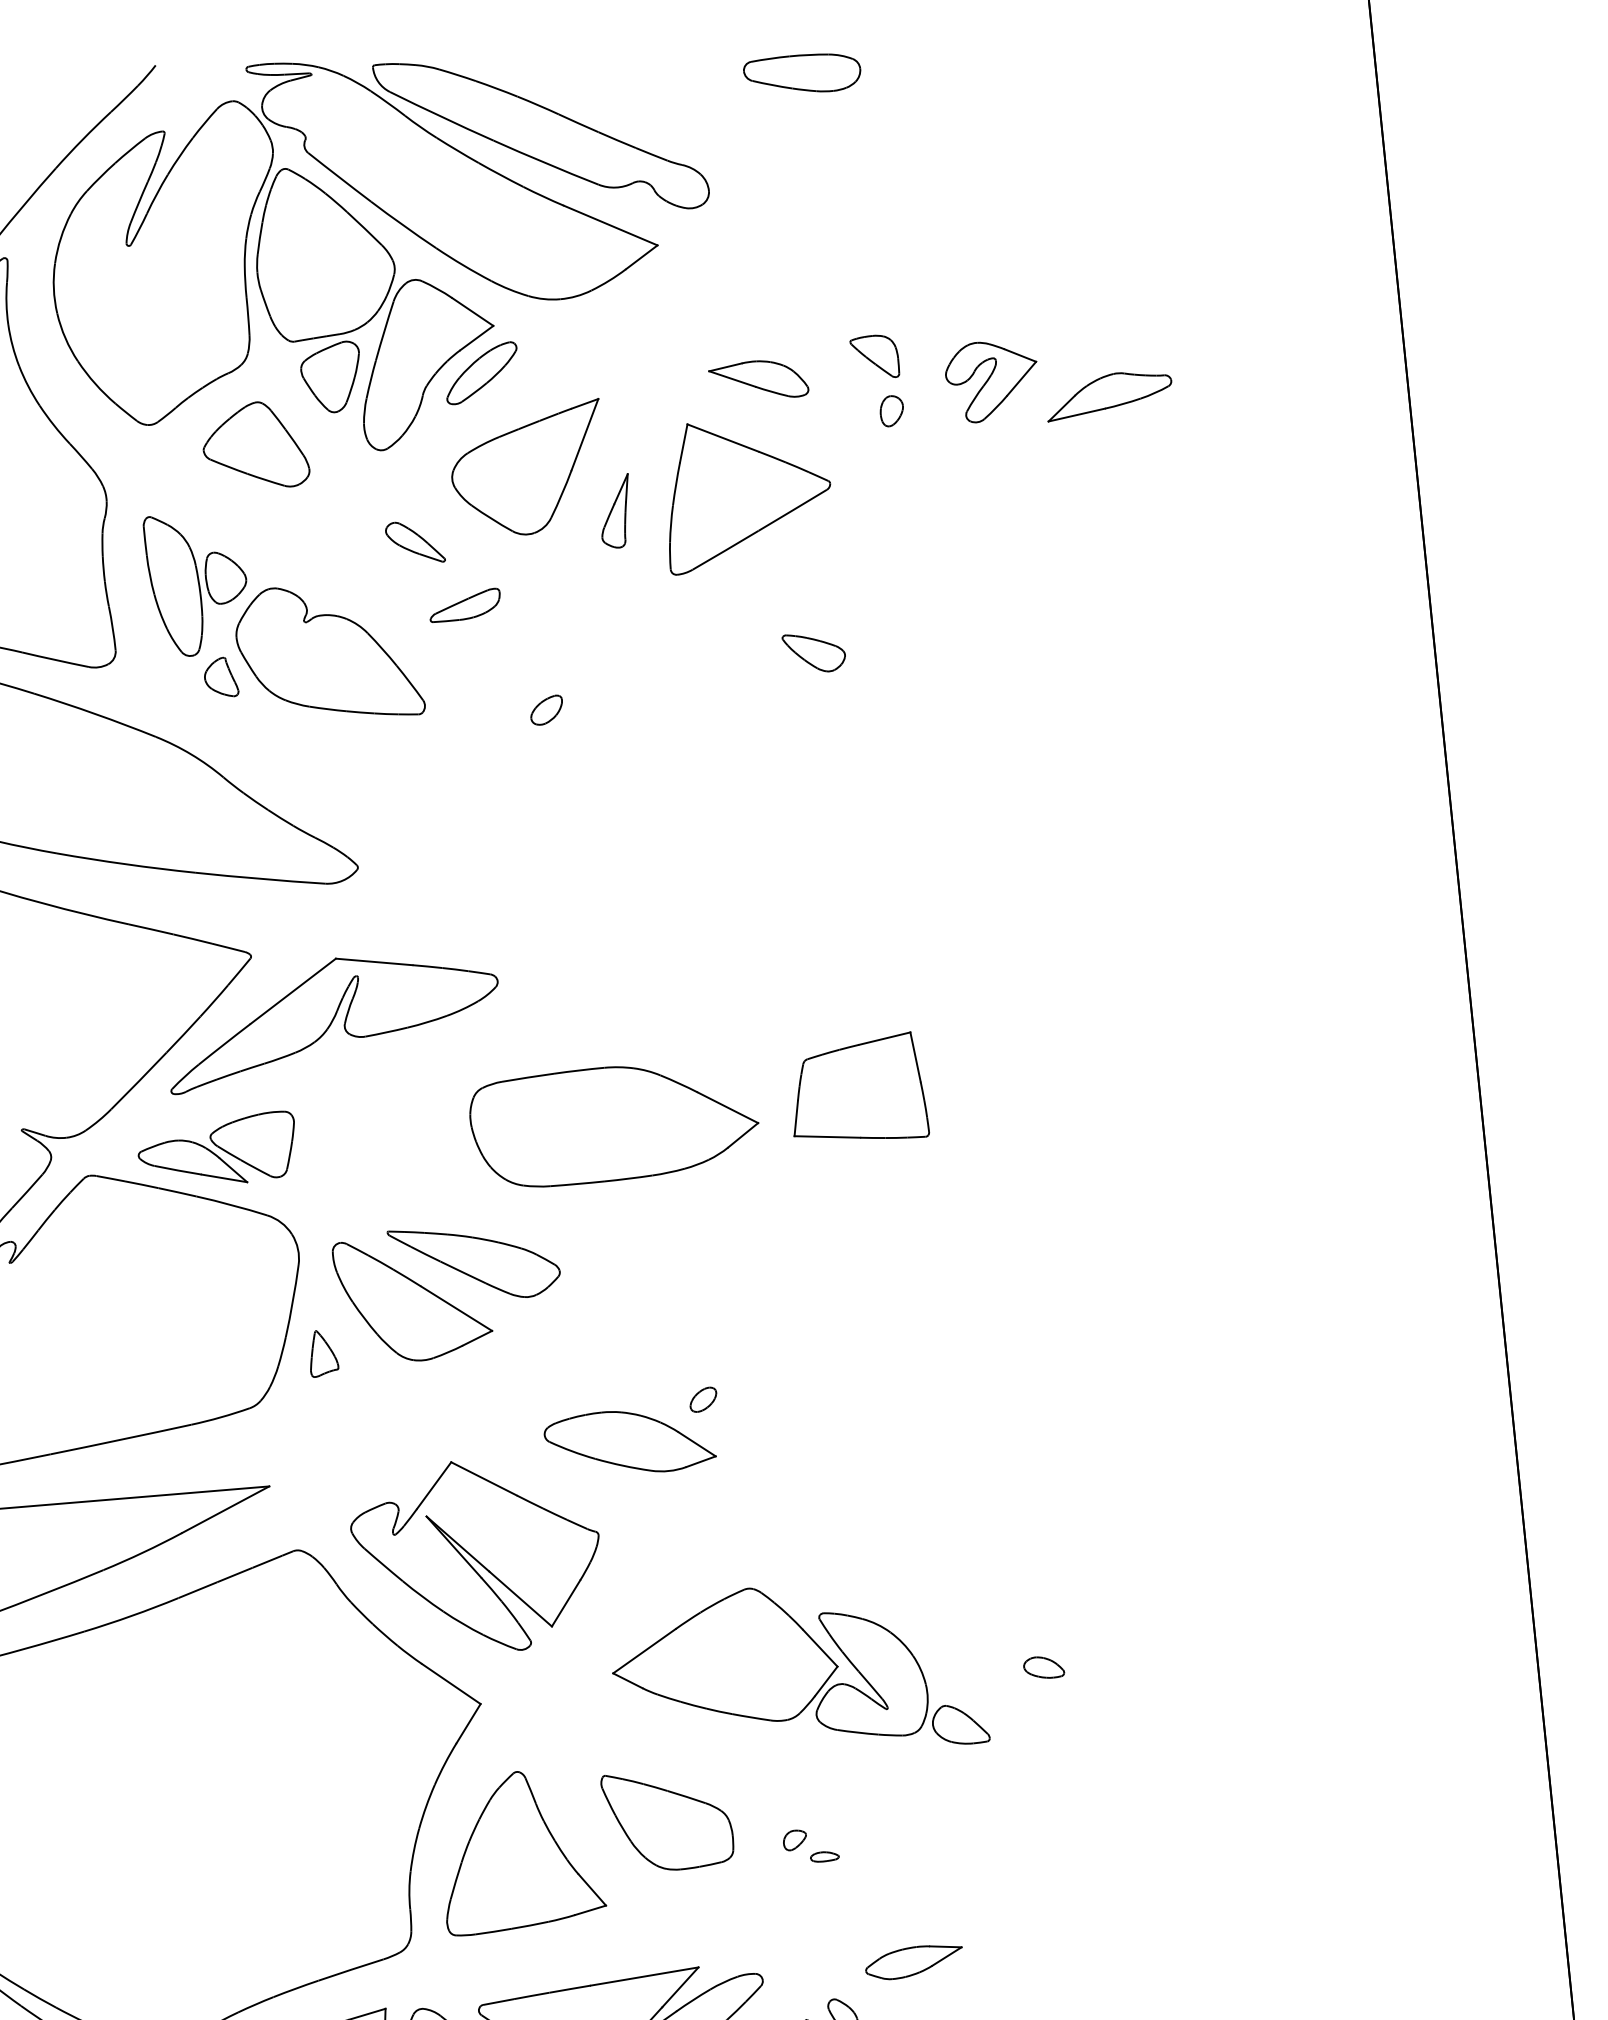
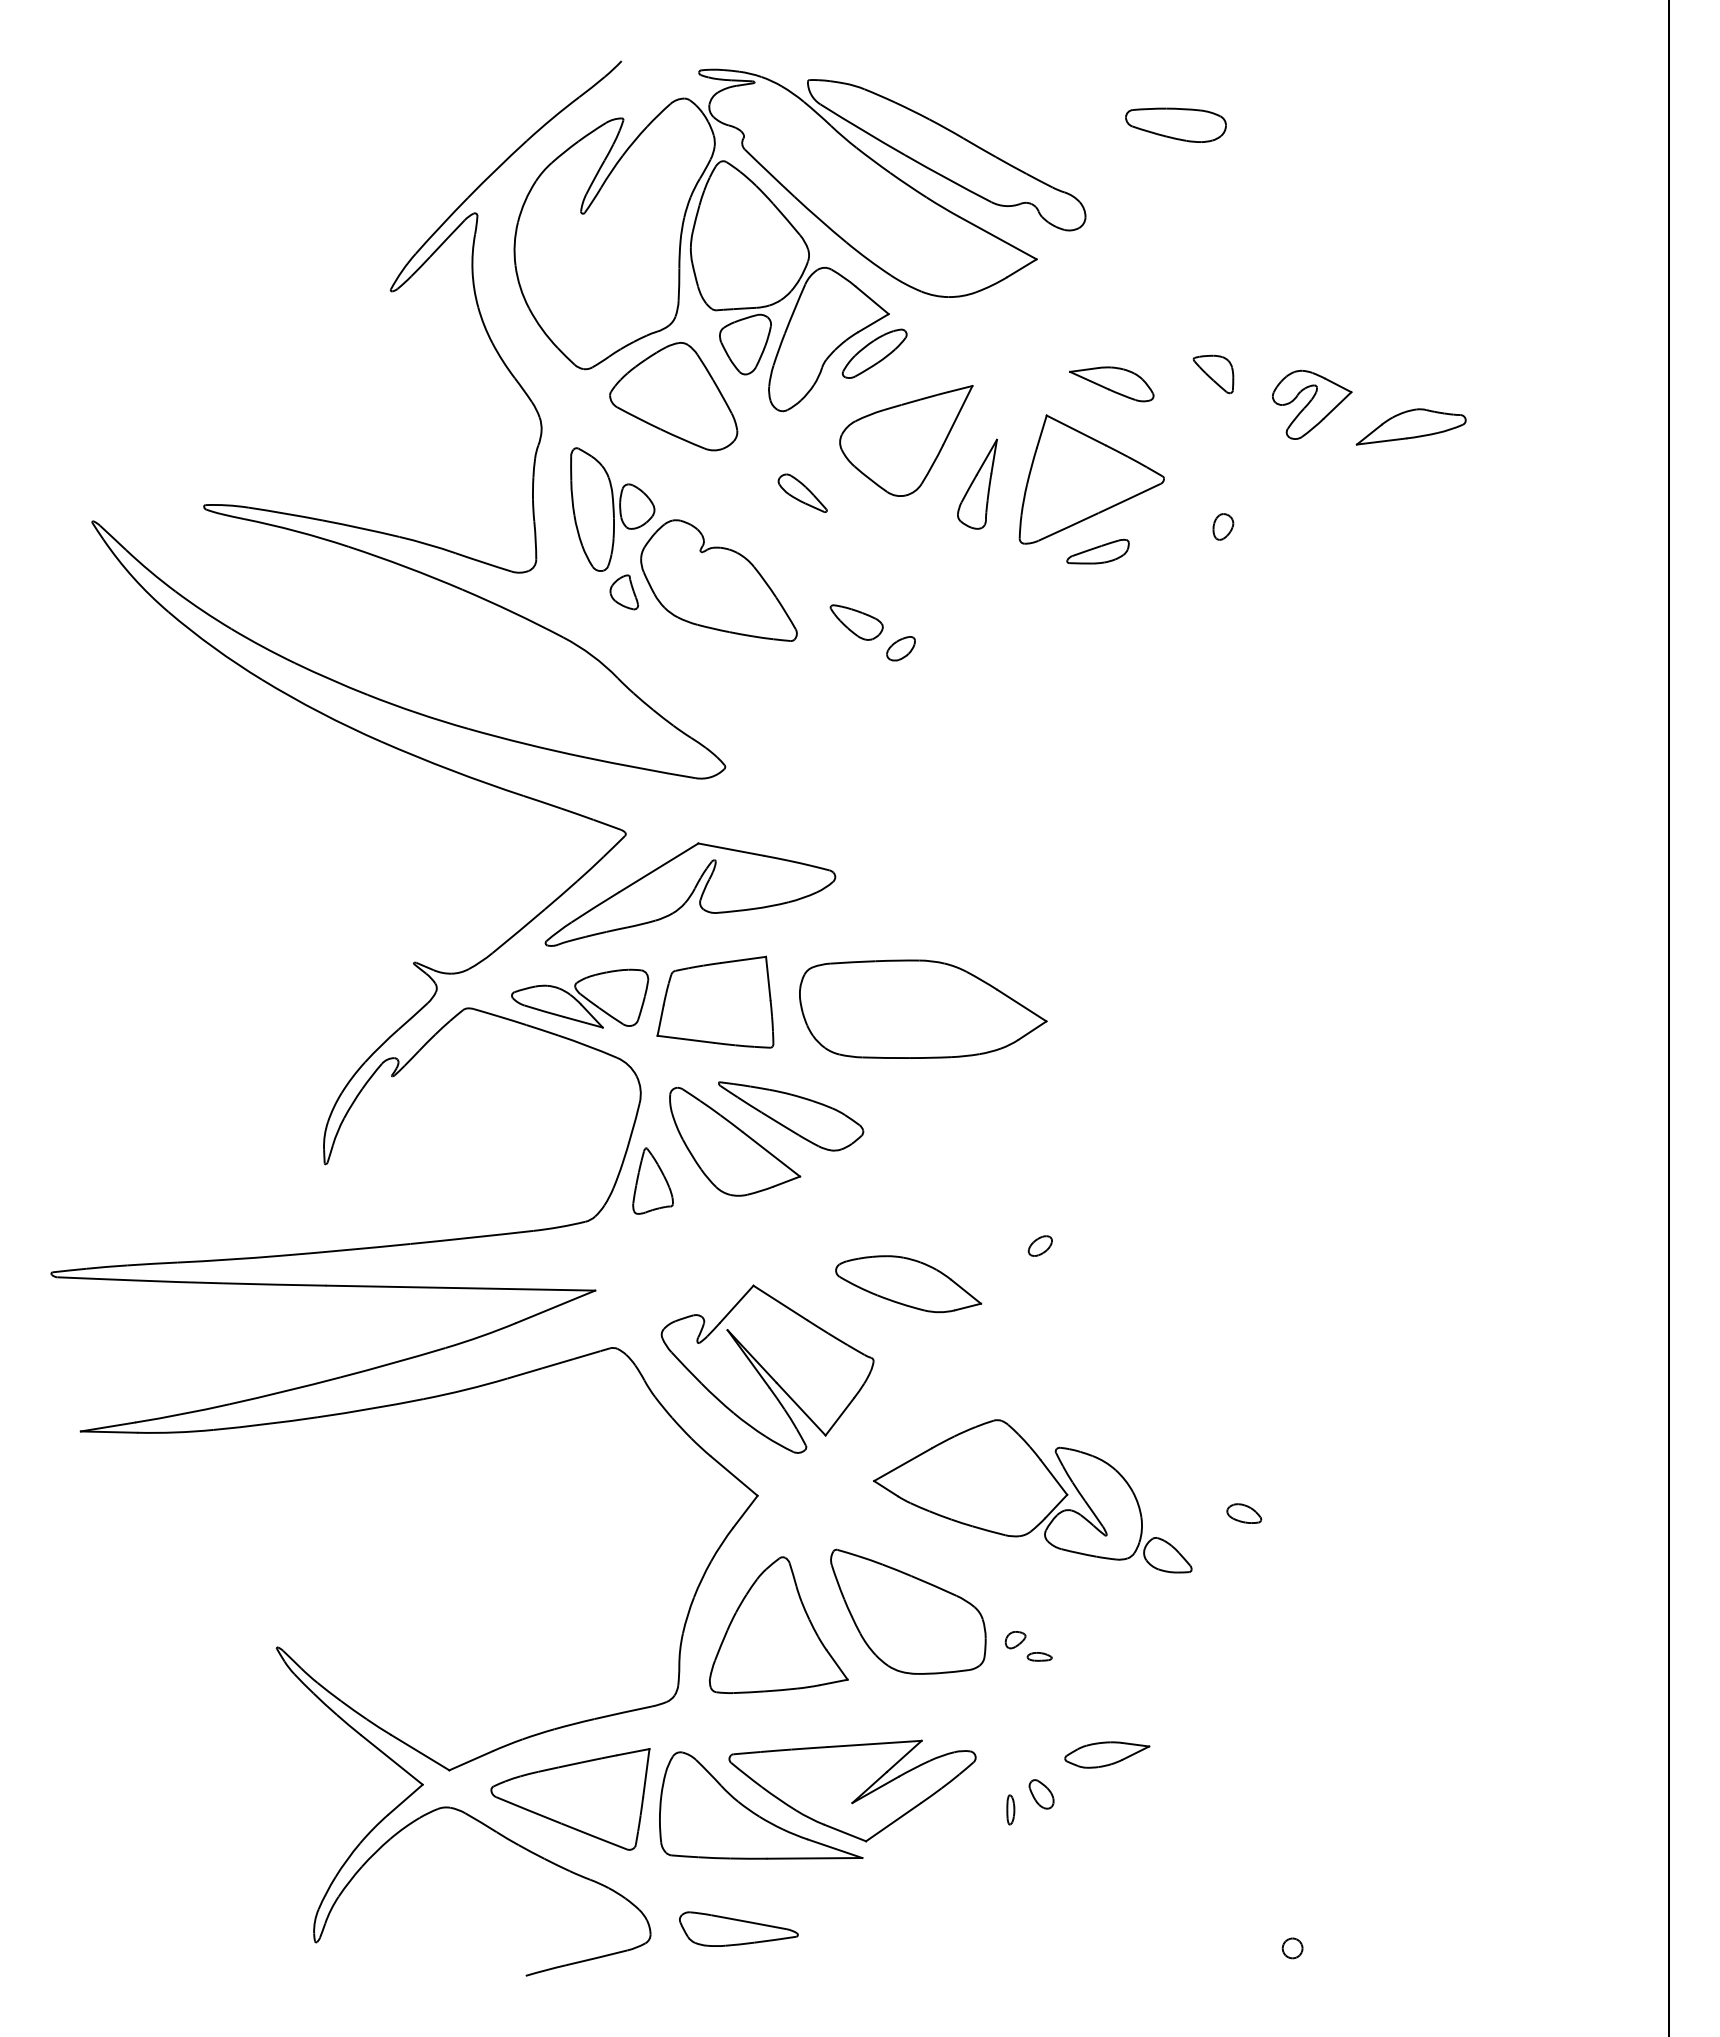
part: (892, 410) -> (1223, 526), moved
part: (254, 446) -> (673, 396), size x1.43
part: (615, 510) -> (977, 483), size x1.43
part: (464, 605) -> (1097, 551), moved
part: (814, 652) -> (856, 622), moved
part: (857, 1089) -> (715, 1001), moved
part: (322, 1352) -> (652, 1180), size x1.67
part: (702, 1399) -> (1039, 1245), moved
part: (668, 1819) -> (908, 1611), size x1.43

